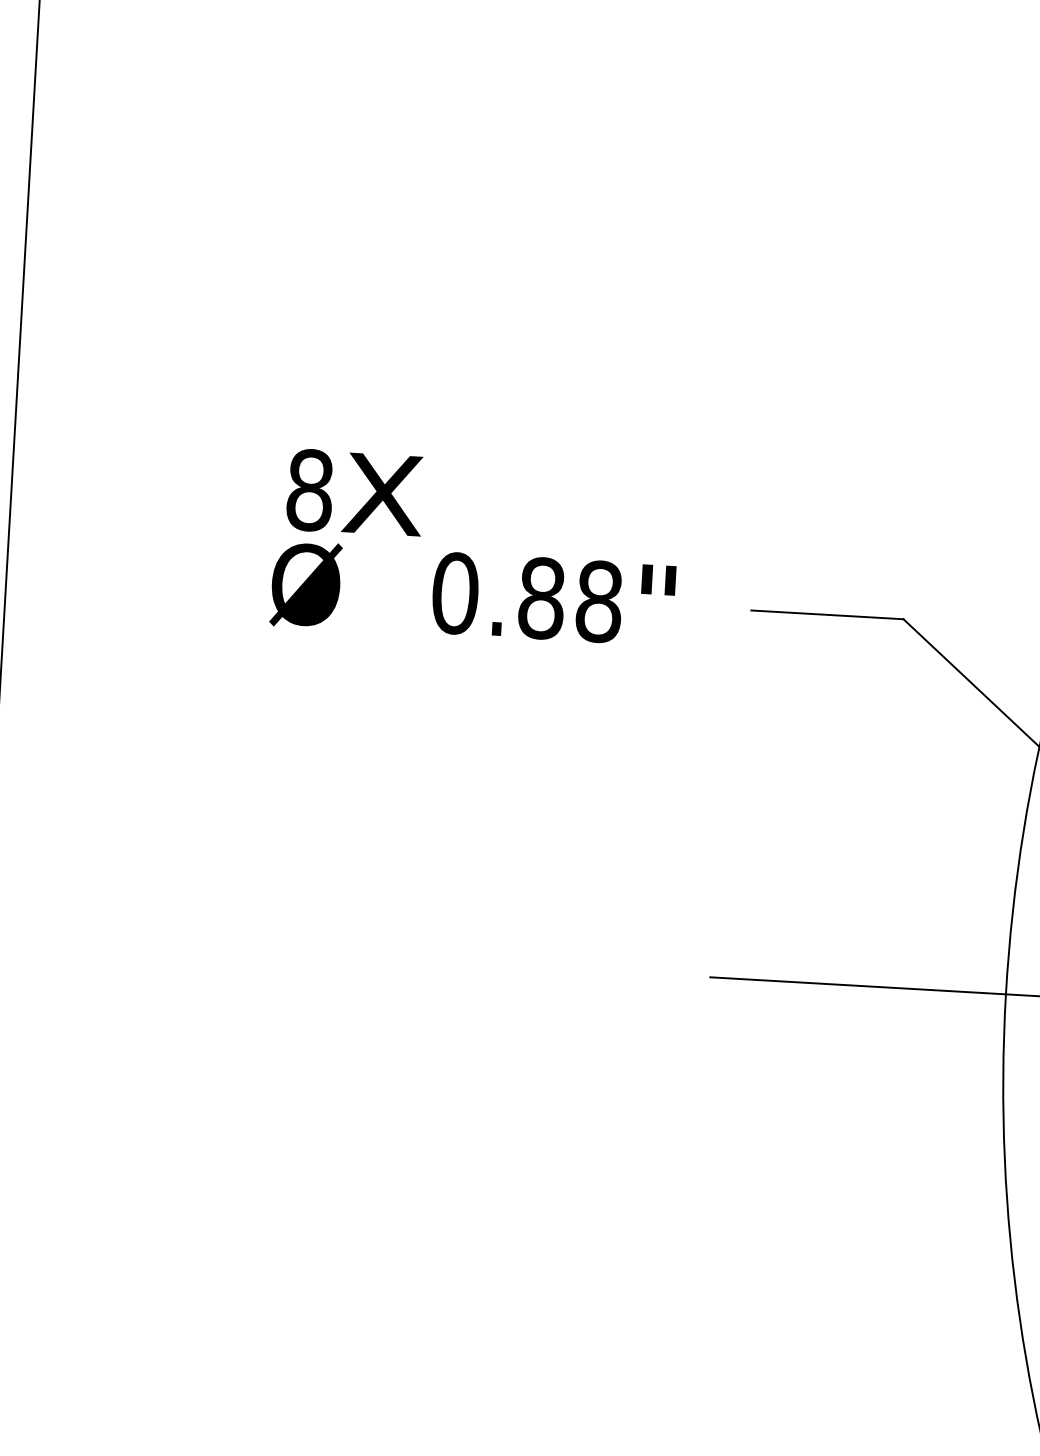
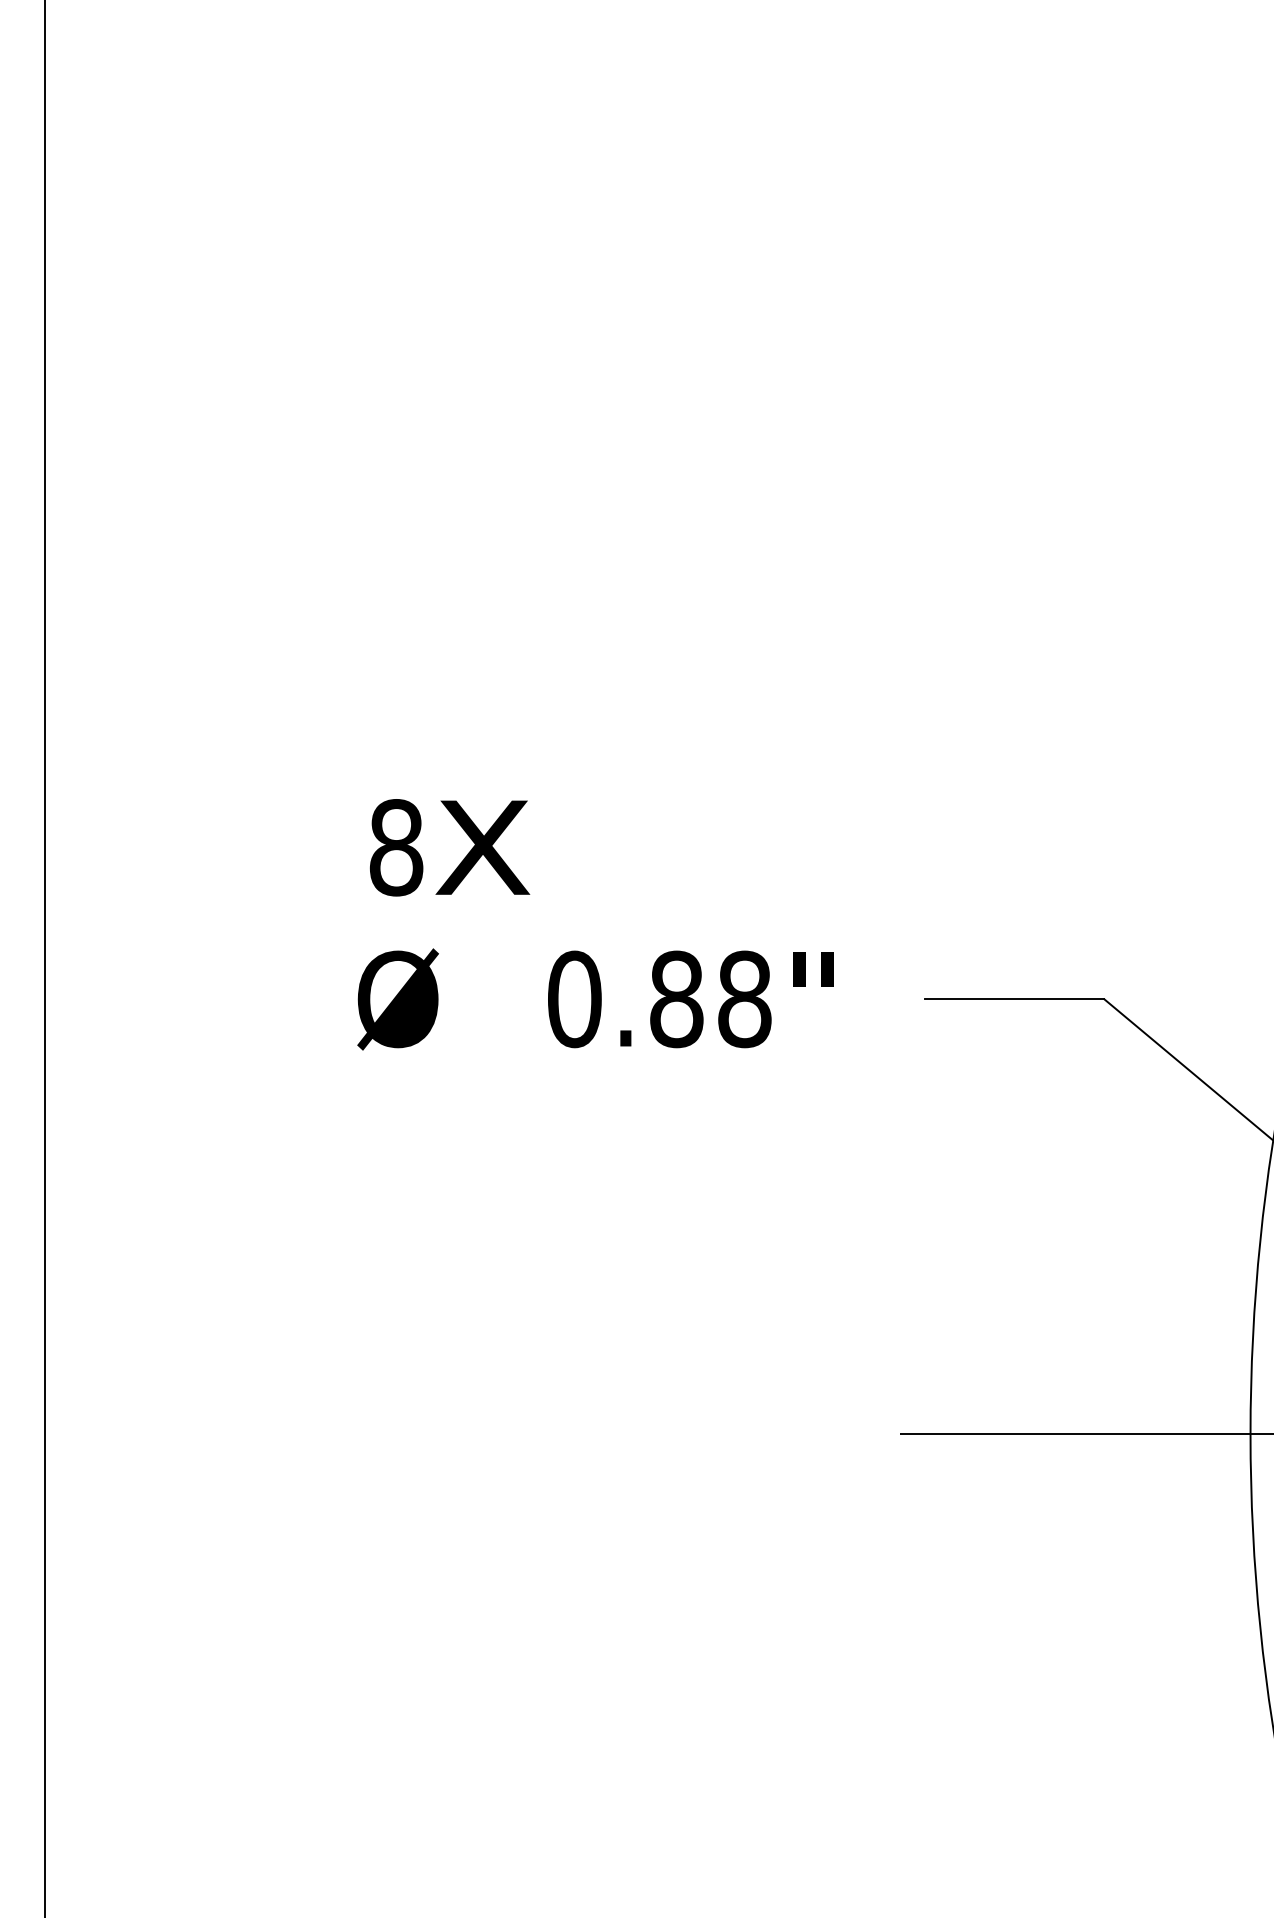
text: (355, 492) -> (450, 847), moved

